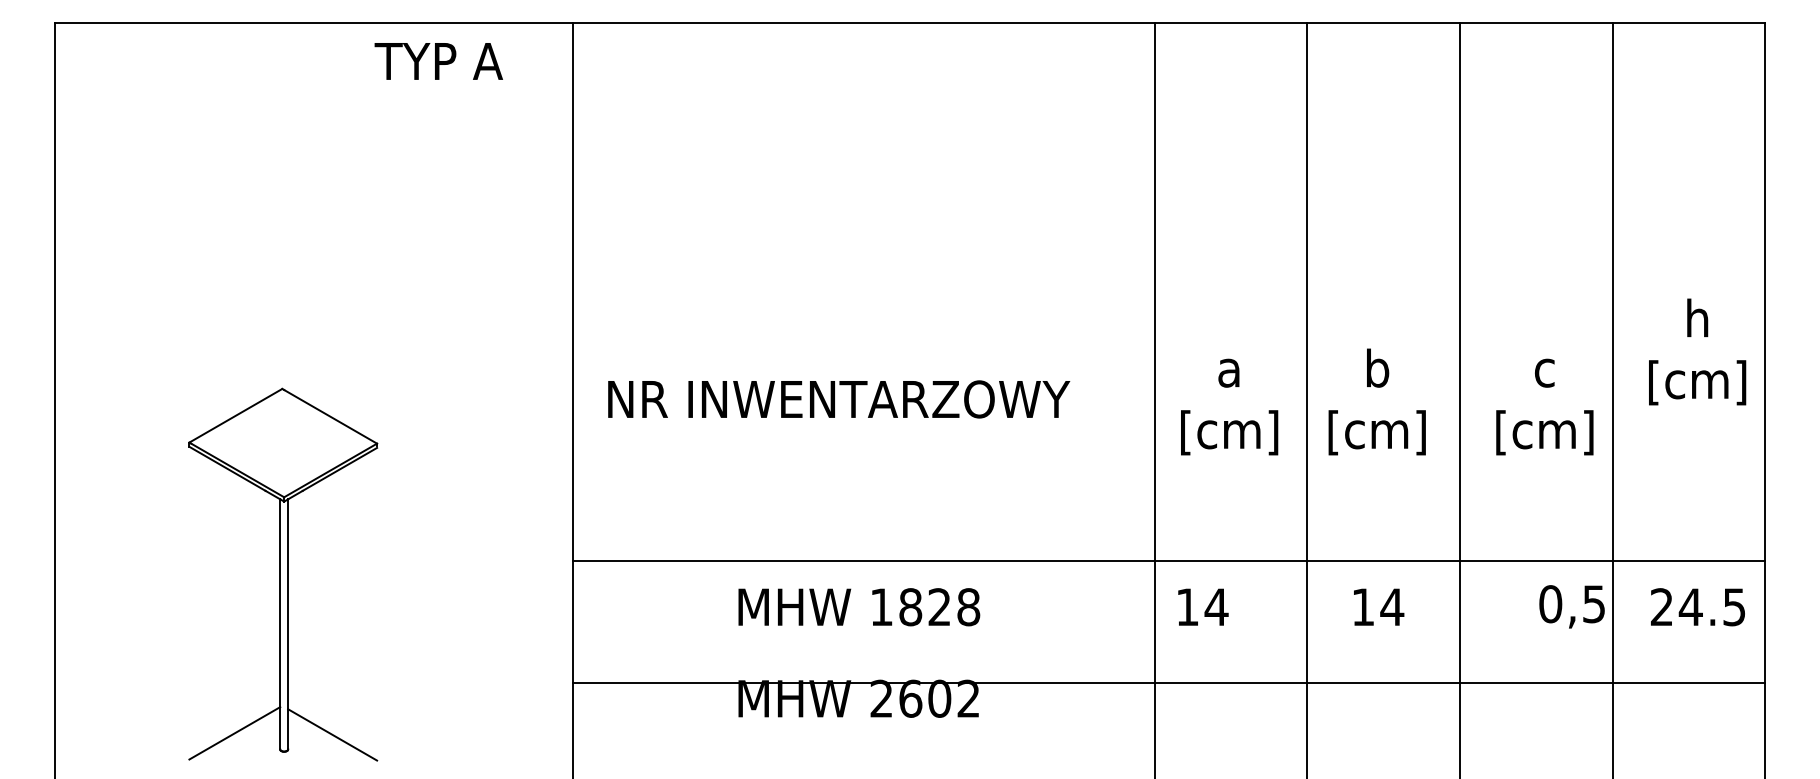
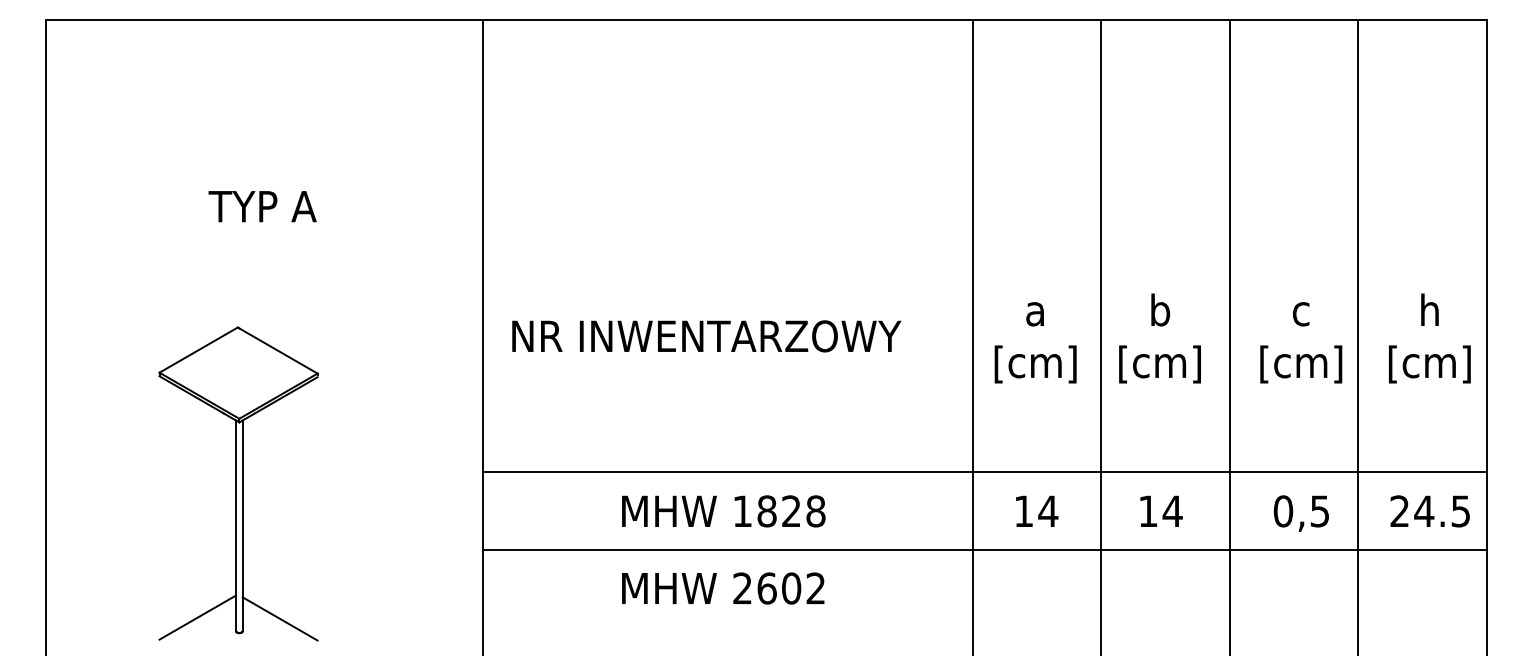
text: (438, 61) -> (262, 206), moved
text: (1697, 351) -> (1429, 338), moved
text: (1203, 606) -> (1037, 510), moved
text: (1571, 606) -> (1300, 513), moved
line: (1169, 682) -> (985, 549), moved

